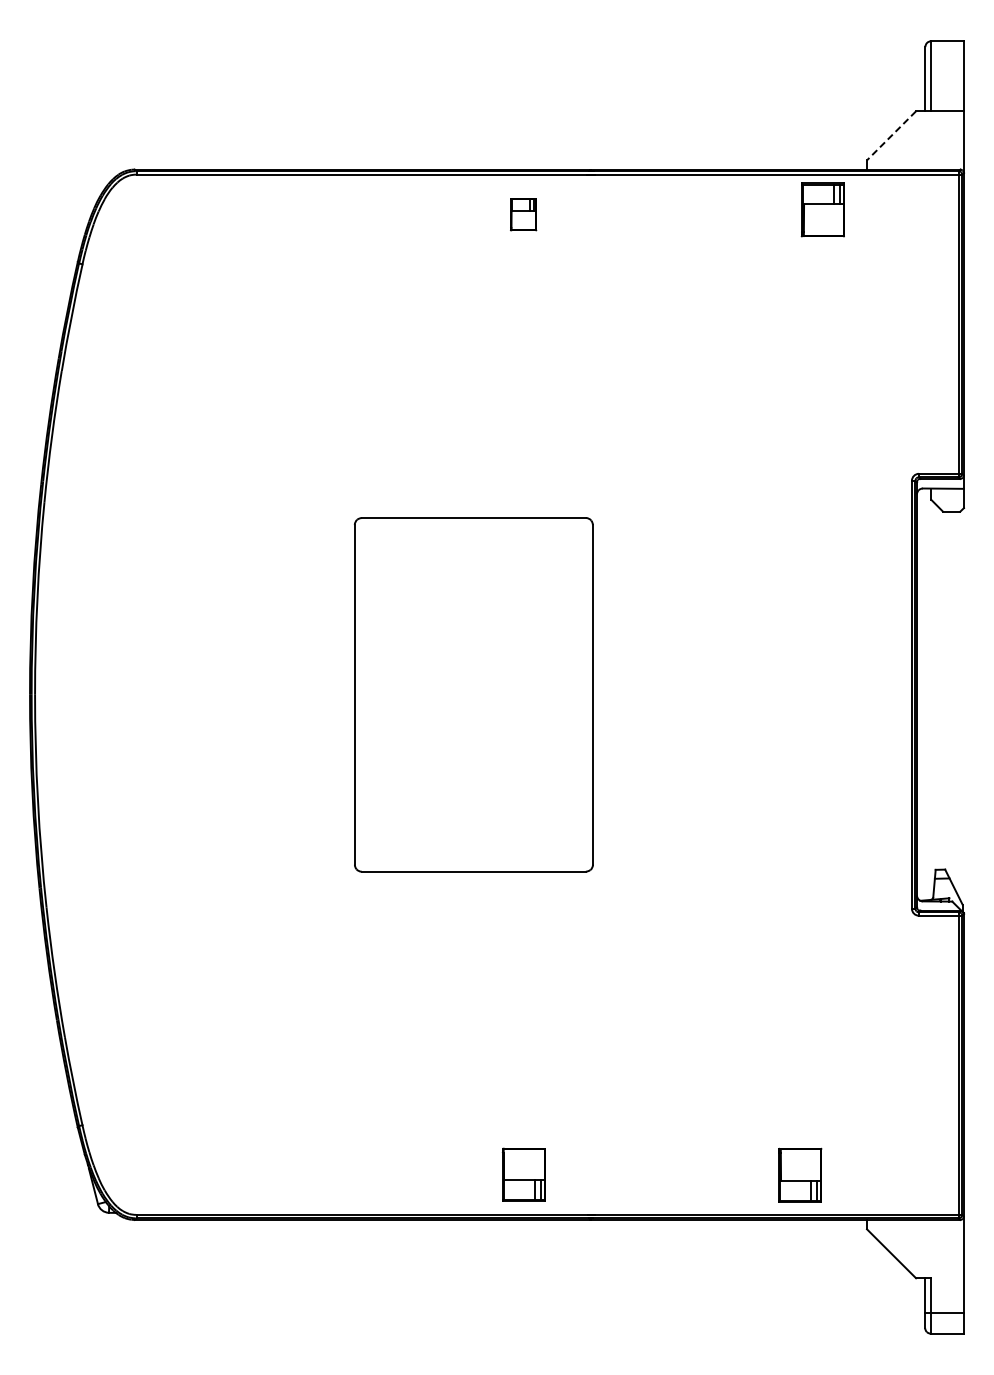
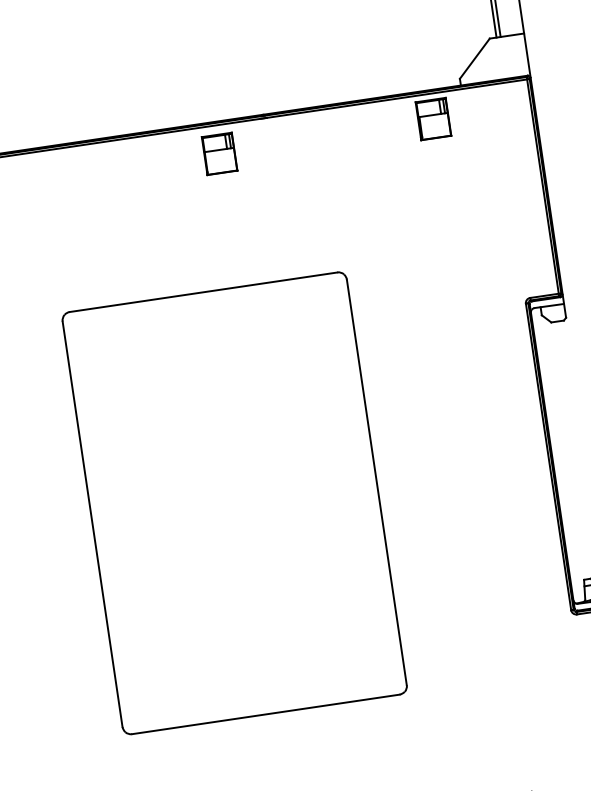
line: (891, 135) -> (474, 58), dashed -> solid
part: (523, 214) -> (219, 154), size x1.67
part: (473, 694) -> (234, 503), size x1.67

